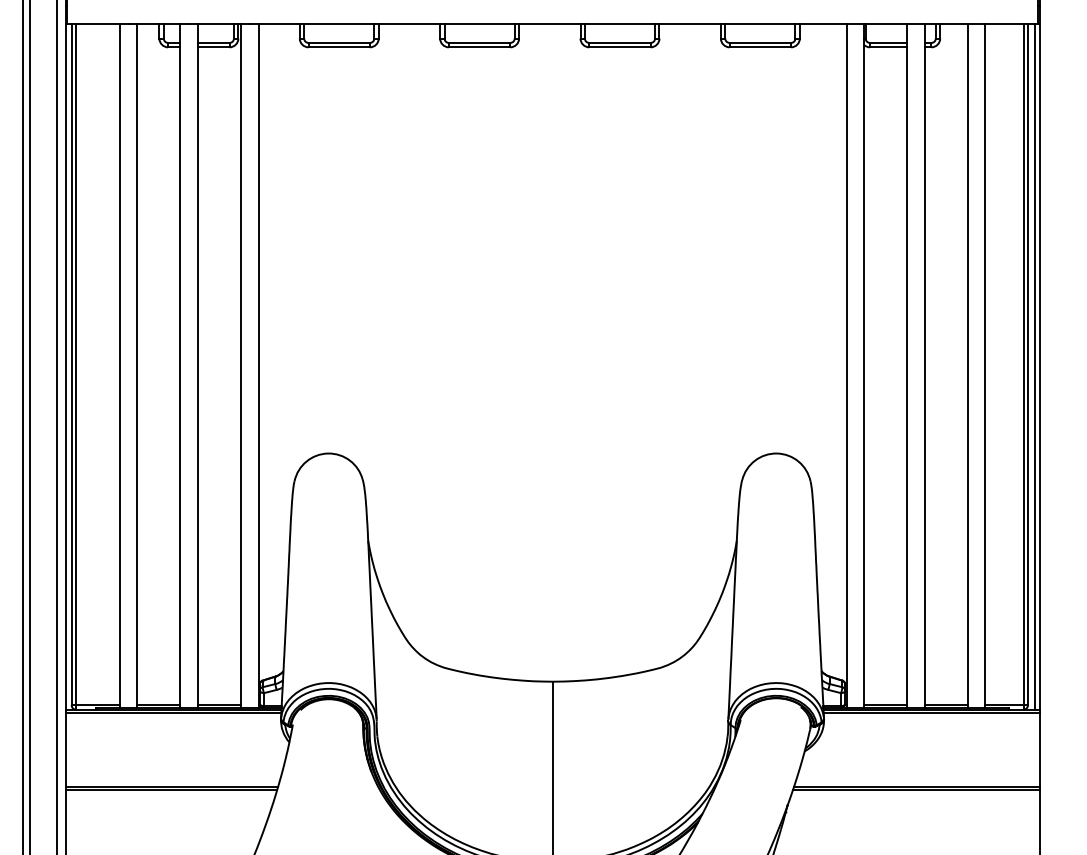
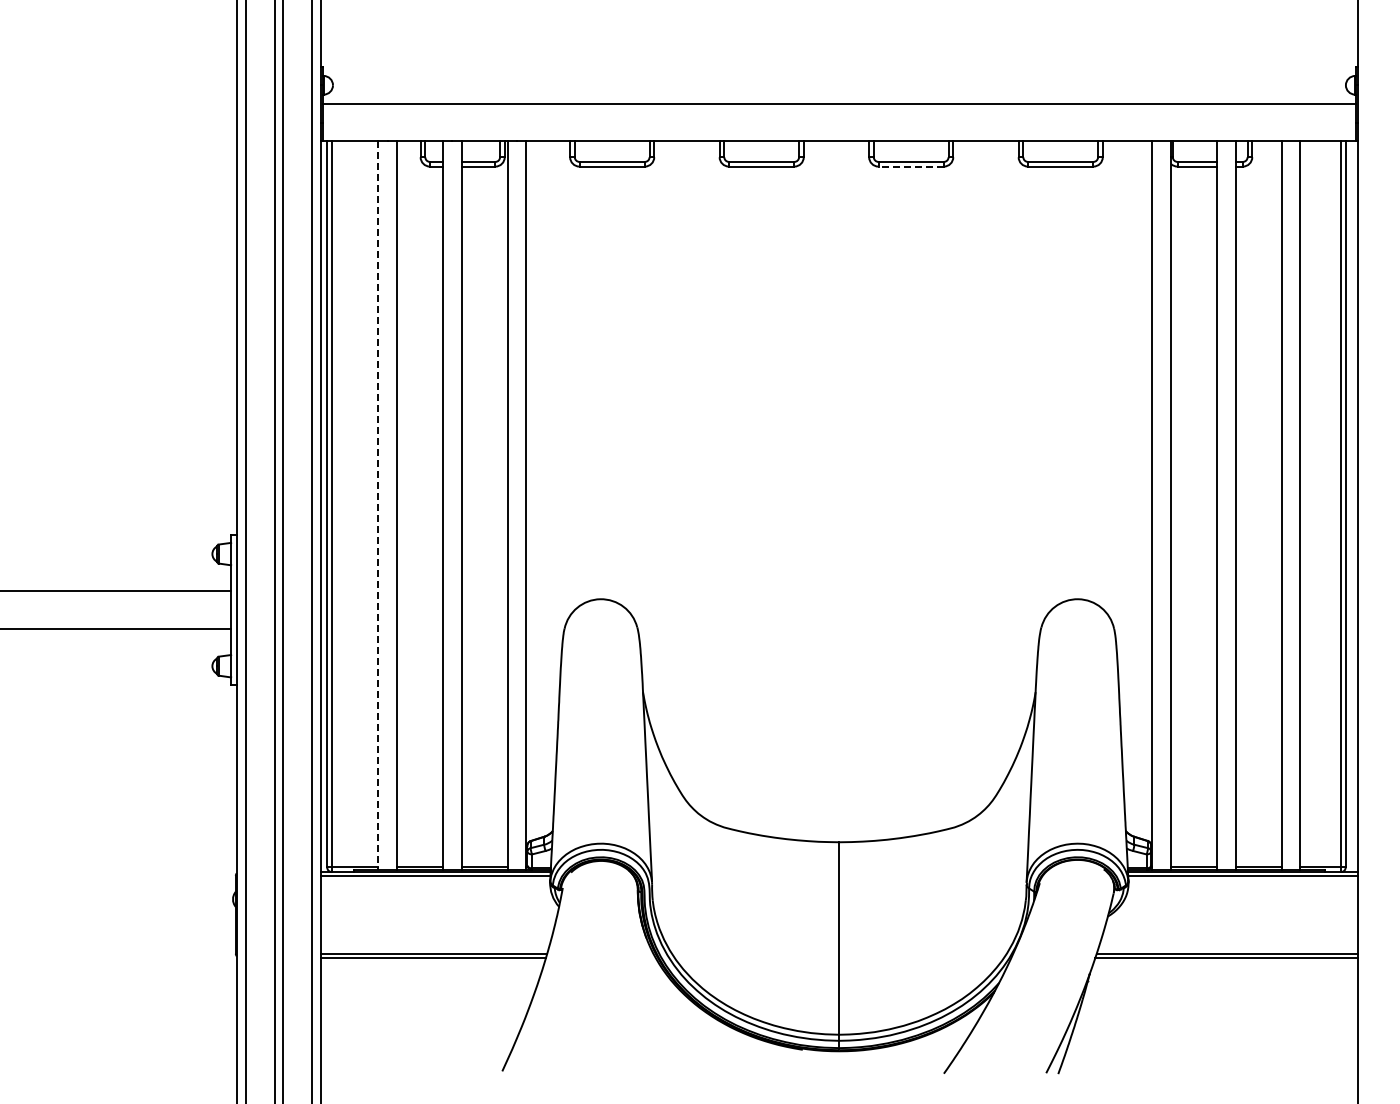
line: (620, 47) -> (911, 166), solid -> dashed
line: (119, 366) -> (378, 506), solid -> dashed
line: (1035, 366) -> (1353, 506), removed

